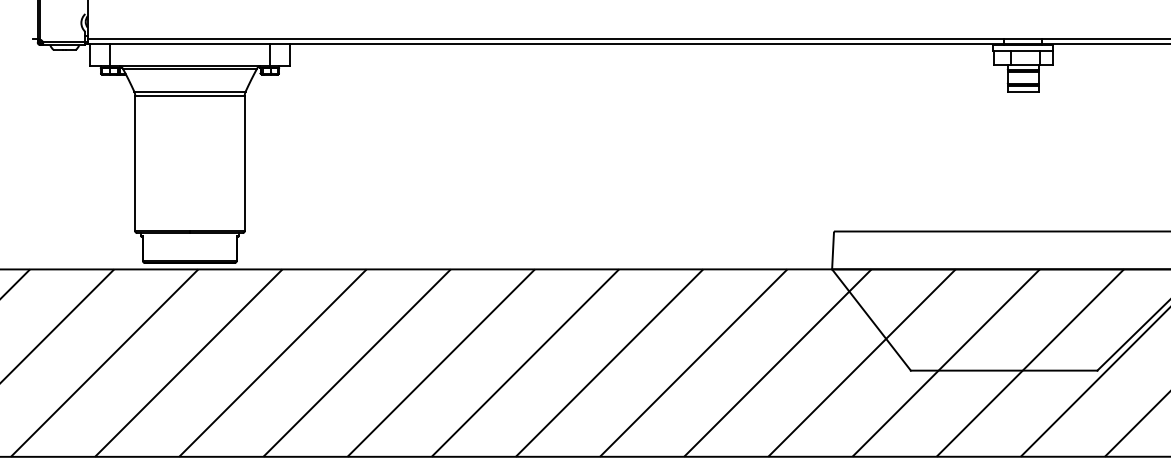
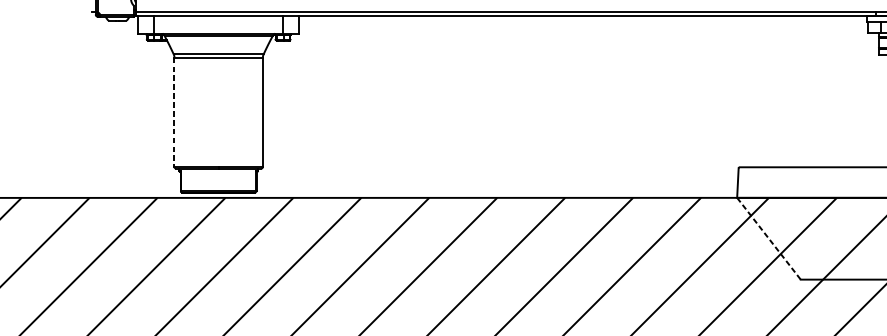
line: (135, 163) -> (174, 112), solid -> dashed
line: (871, 320) -> (768, 239), solid -> dashed

